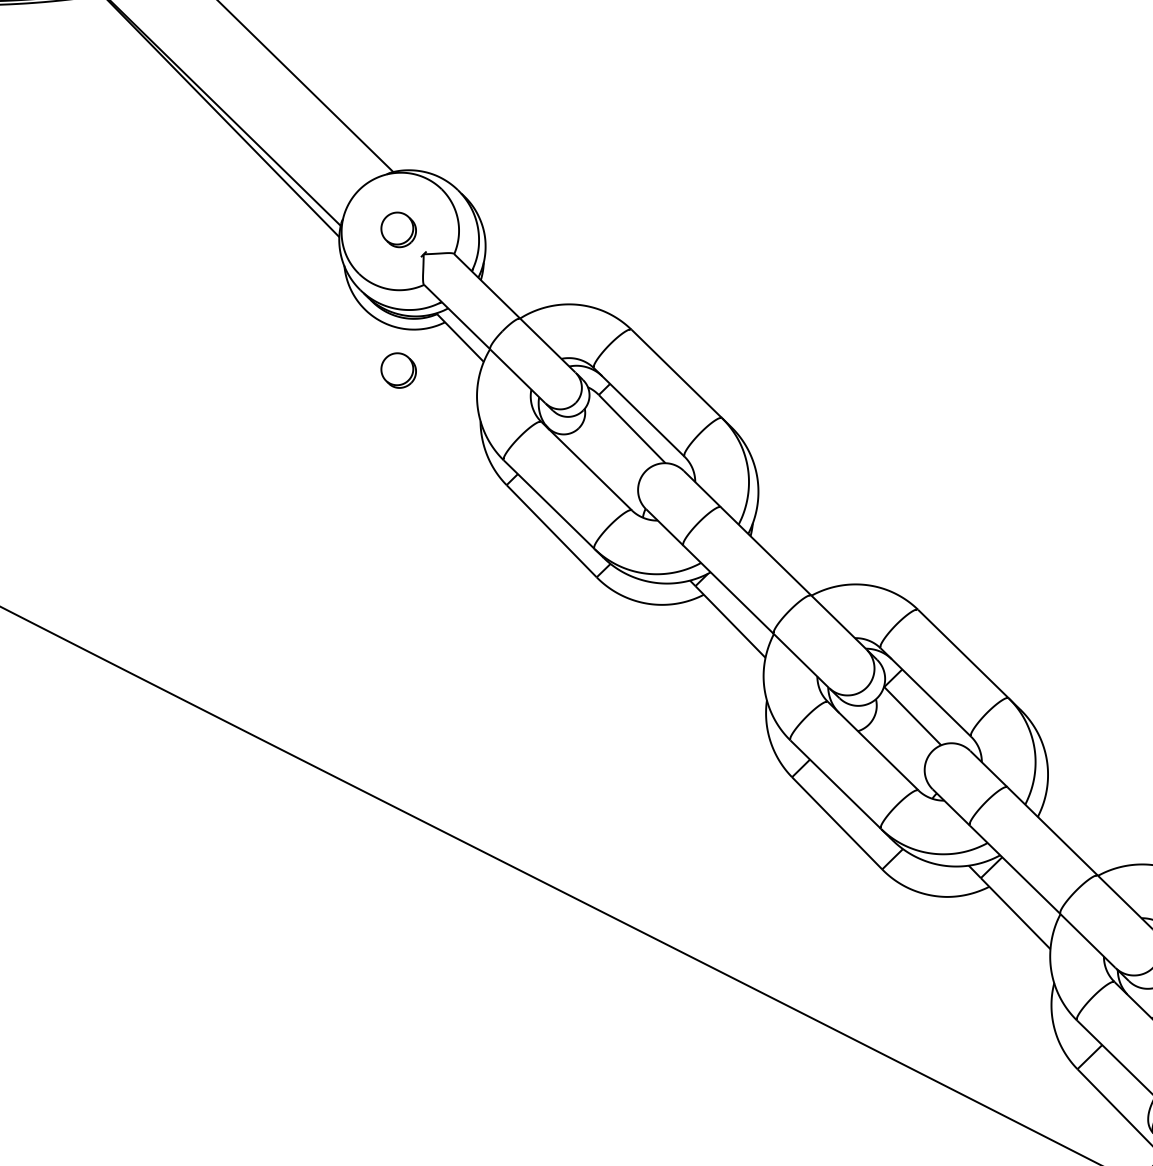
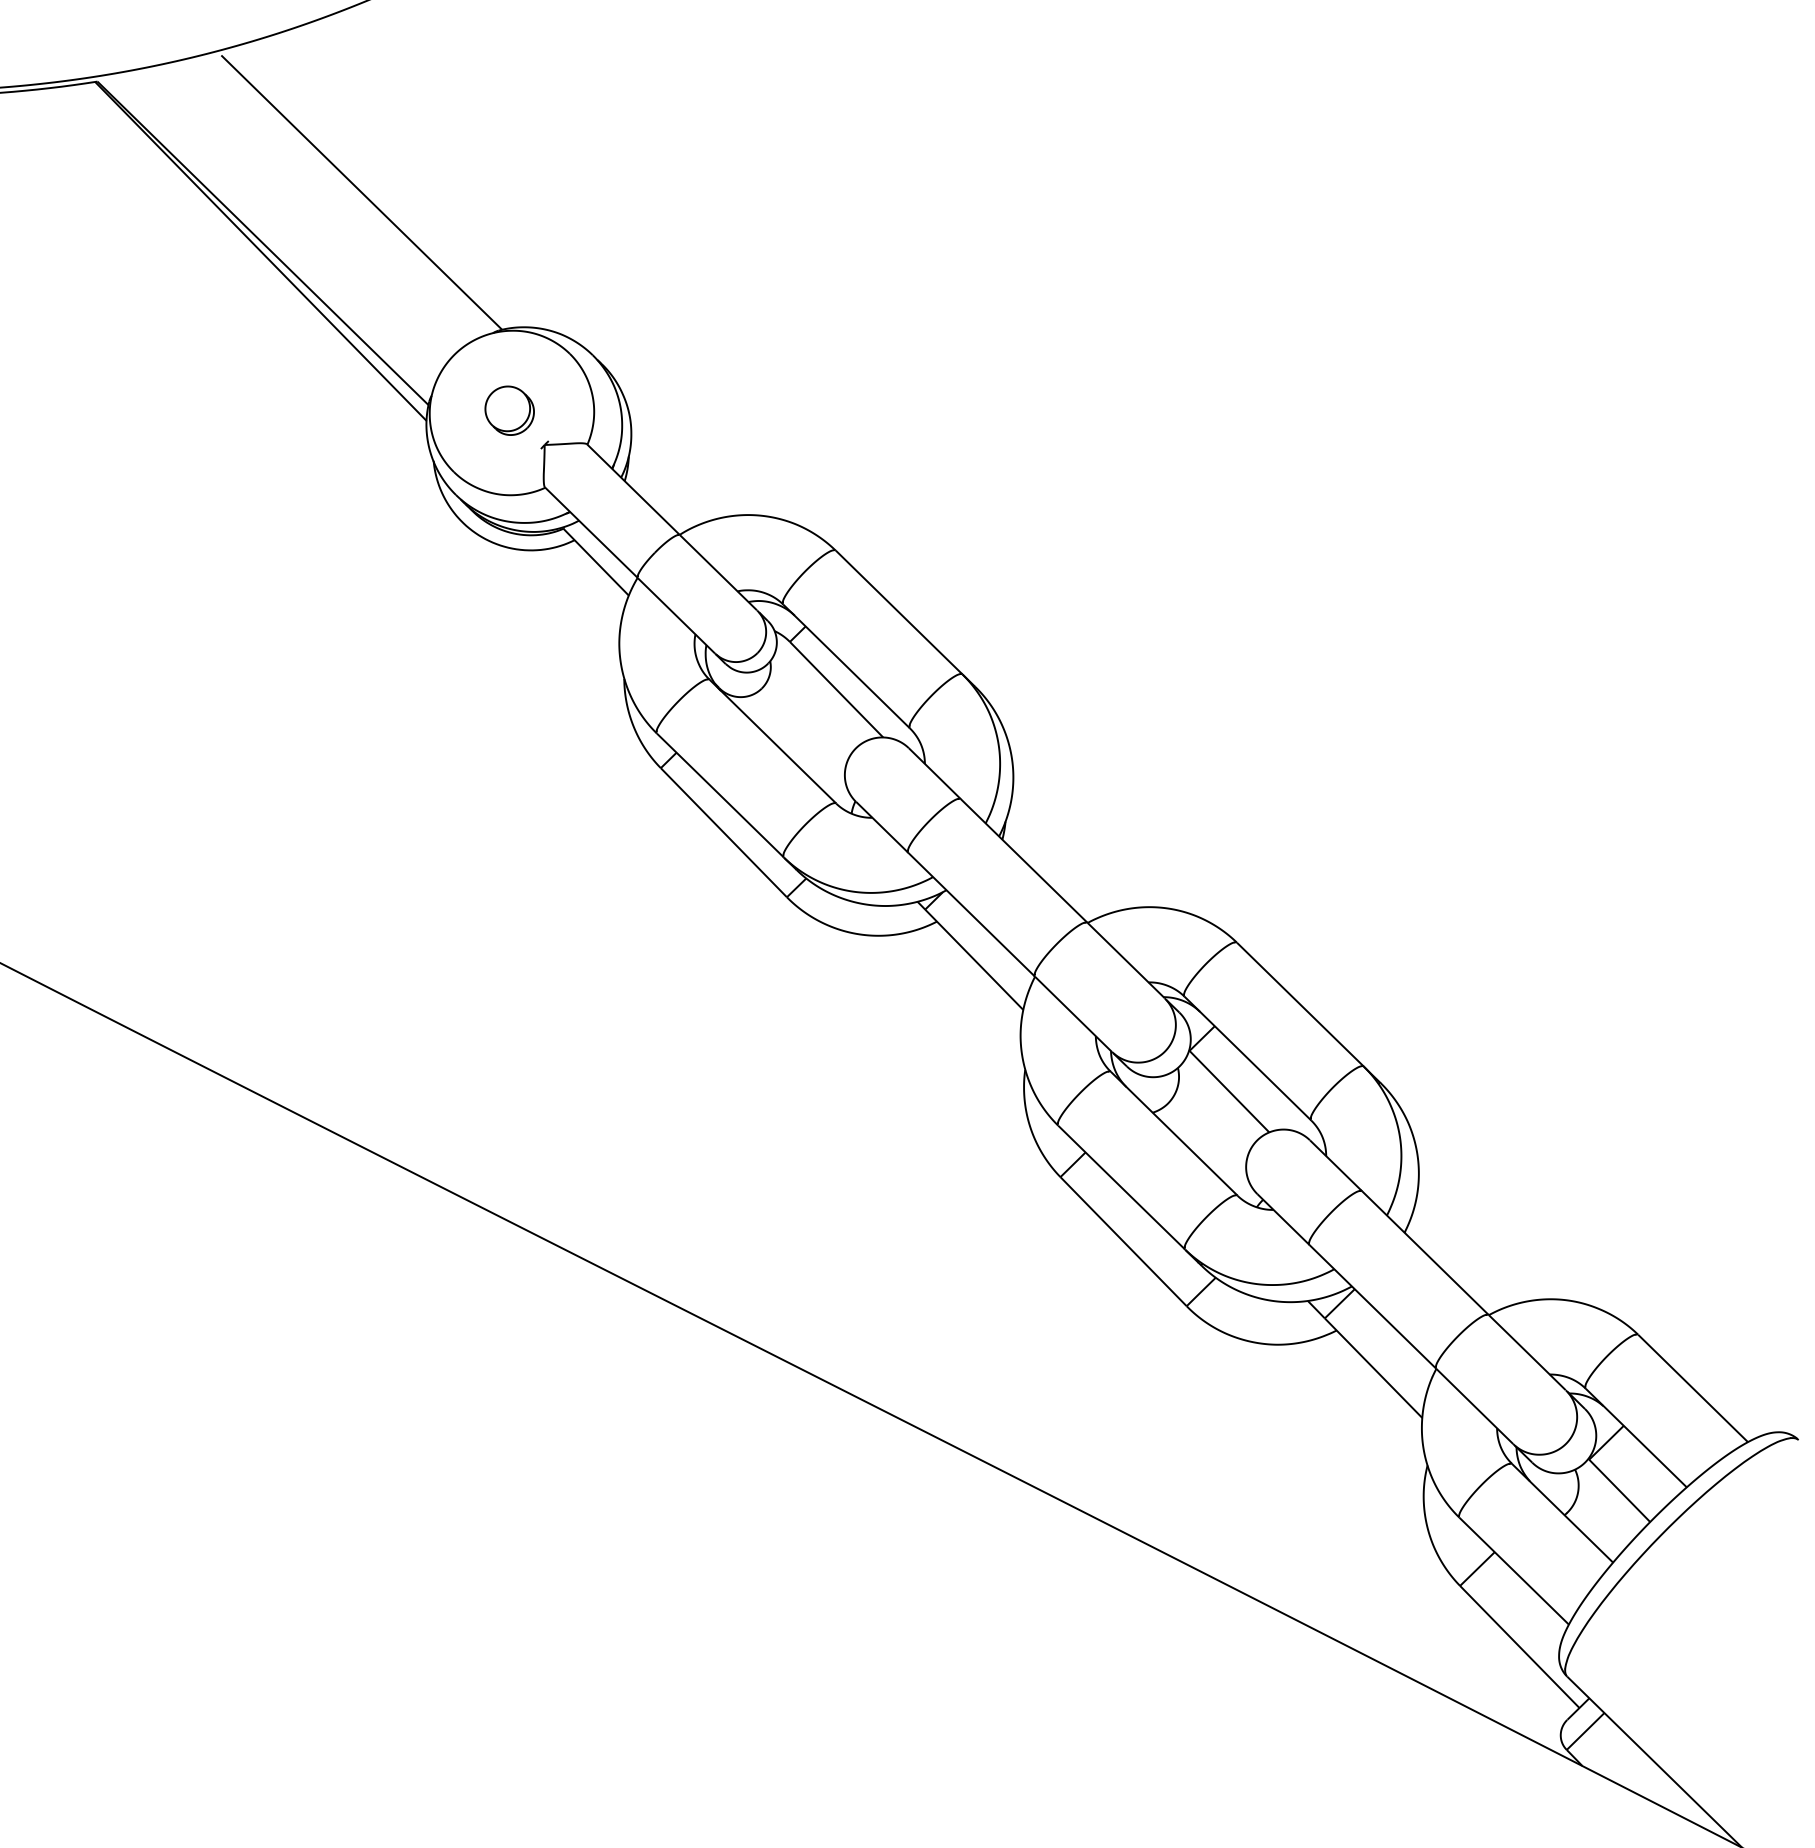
part: (398, 370) -> (509, 607), removed

